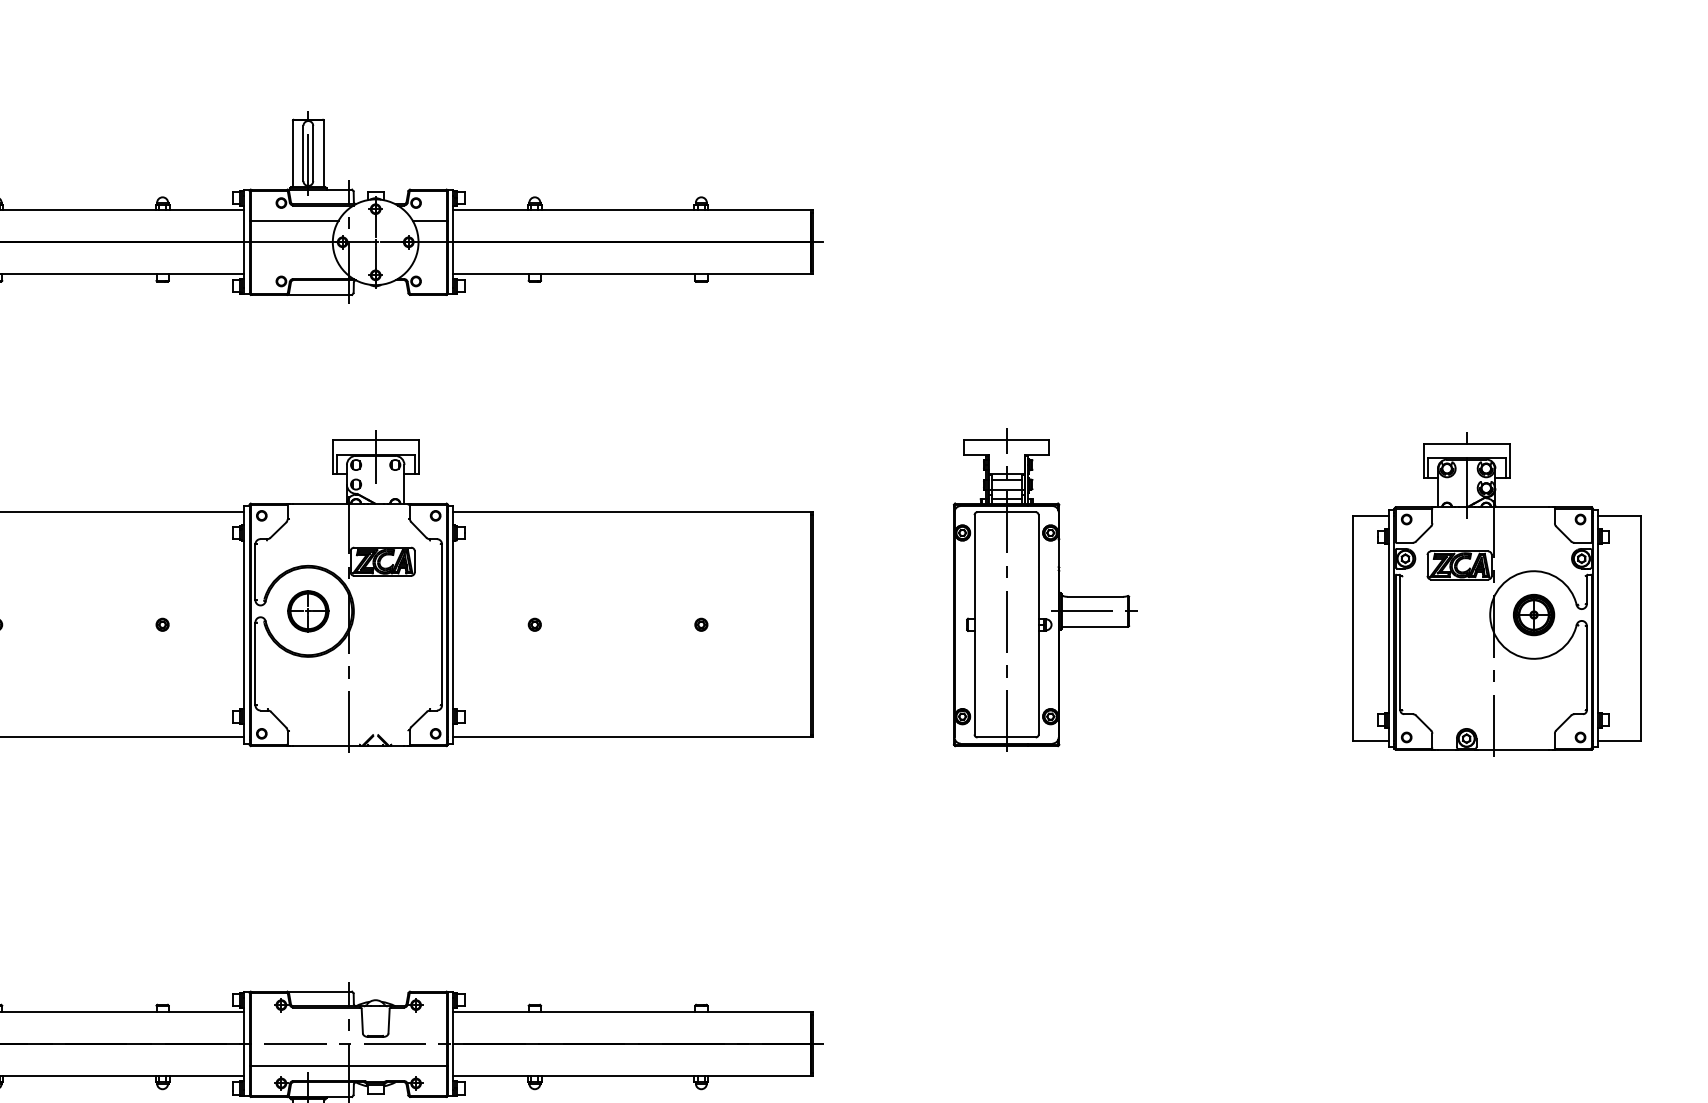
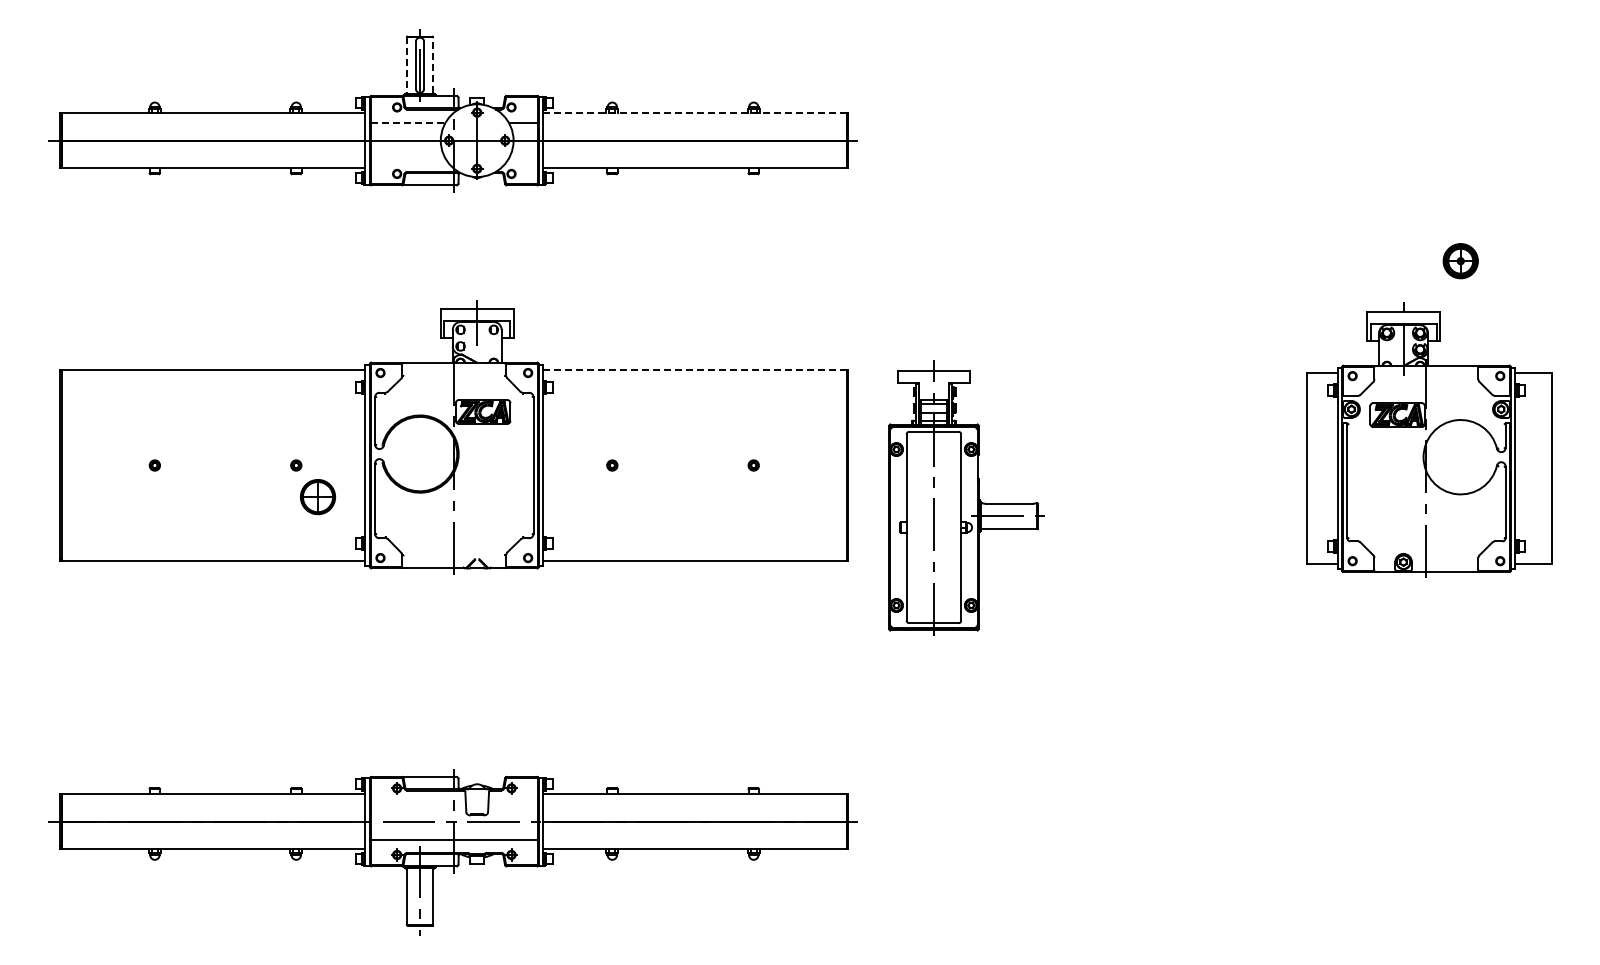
line: (324, 152) -> (433, 64), solid -> dashed
line: (293, 153) -> (407, 65), solid -> dashed
line: (632, 210) -> (695, 113), solid -> dashed
line: (294, 220) -> (408, 122), solid -> dashed
line: (632, 511) -> (695, 369), solid -> dashed
part: (1044, 589) -> (966, 497), moved
part: (307, 611) -> (317, 497), moved
part: (1533, 615) -> (1460, 261), moved

